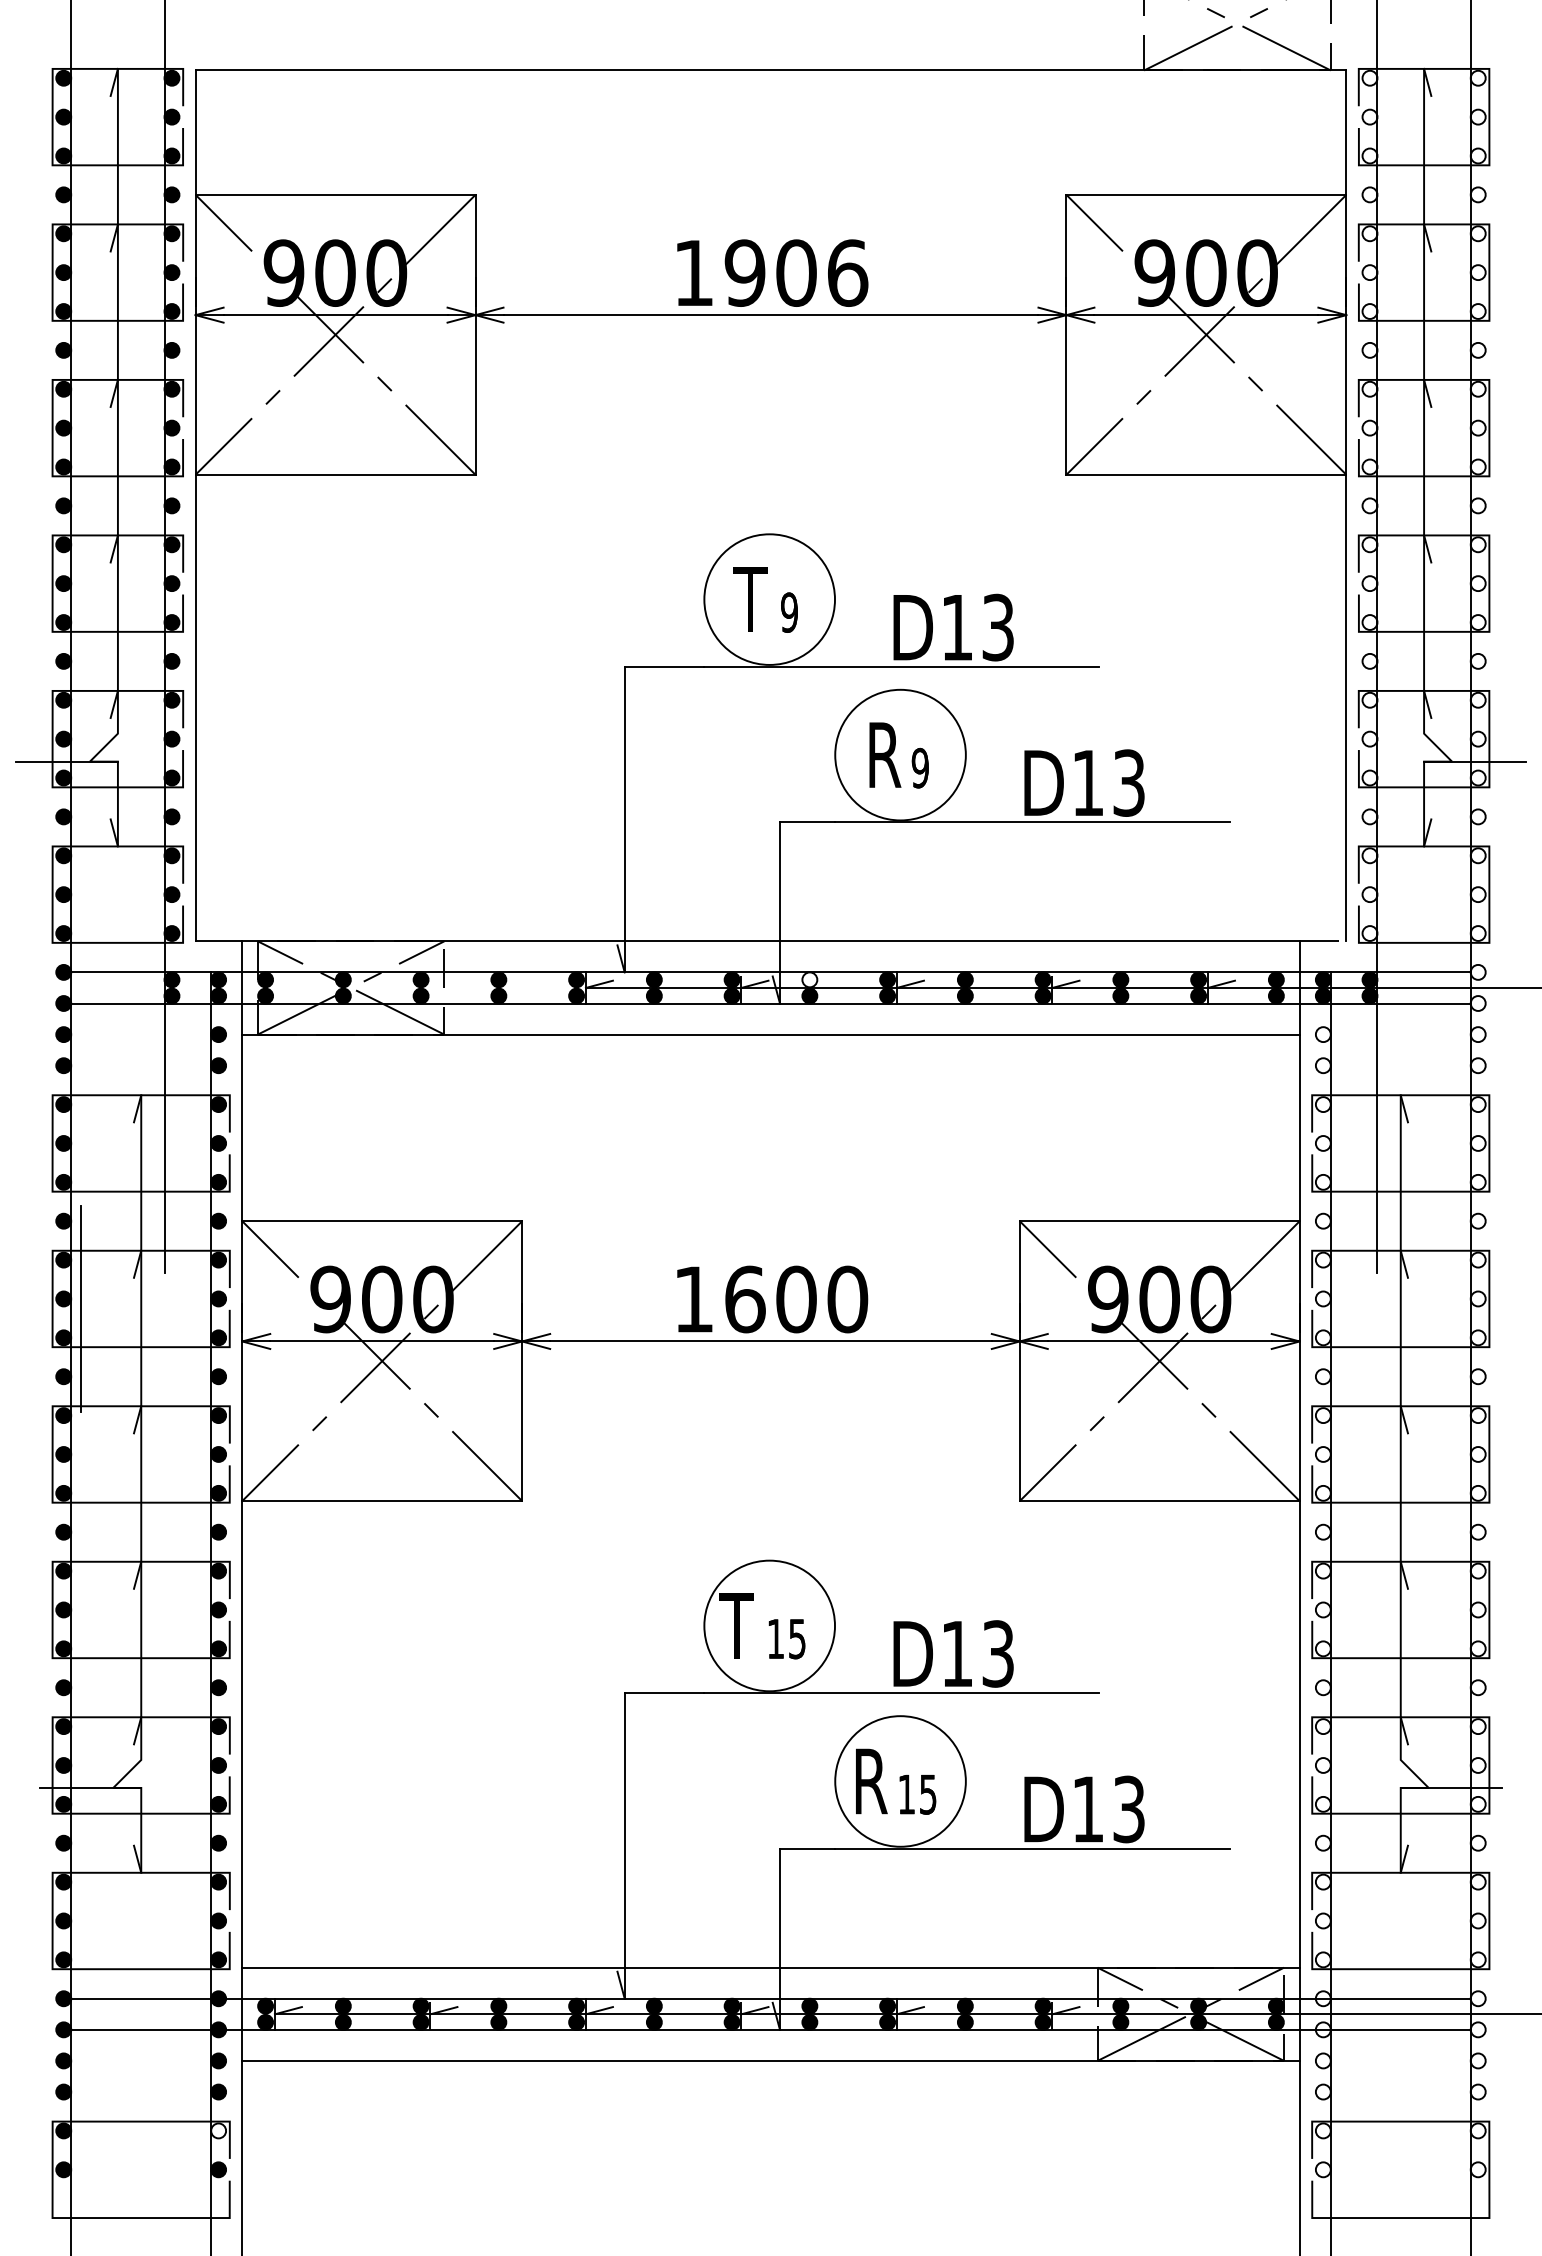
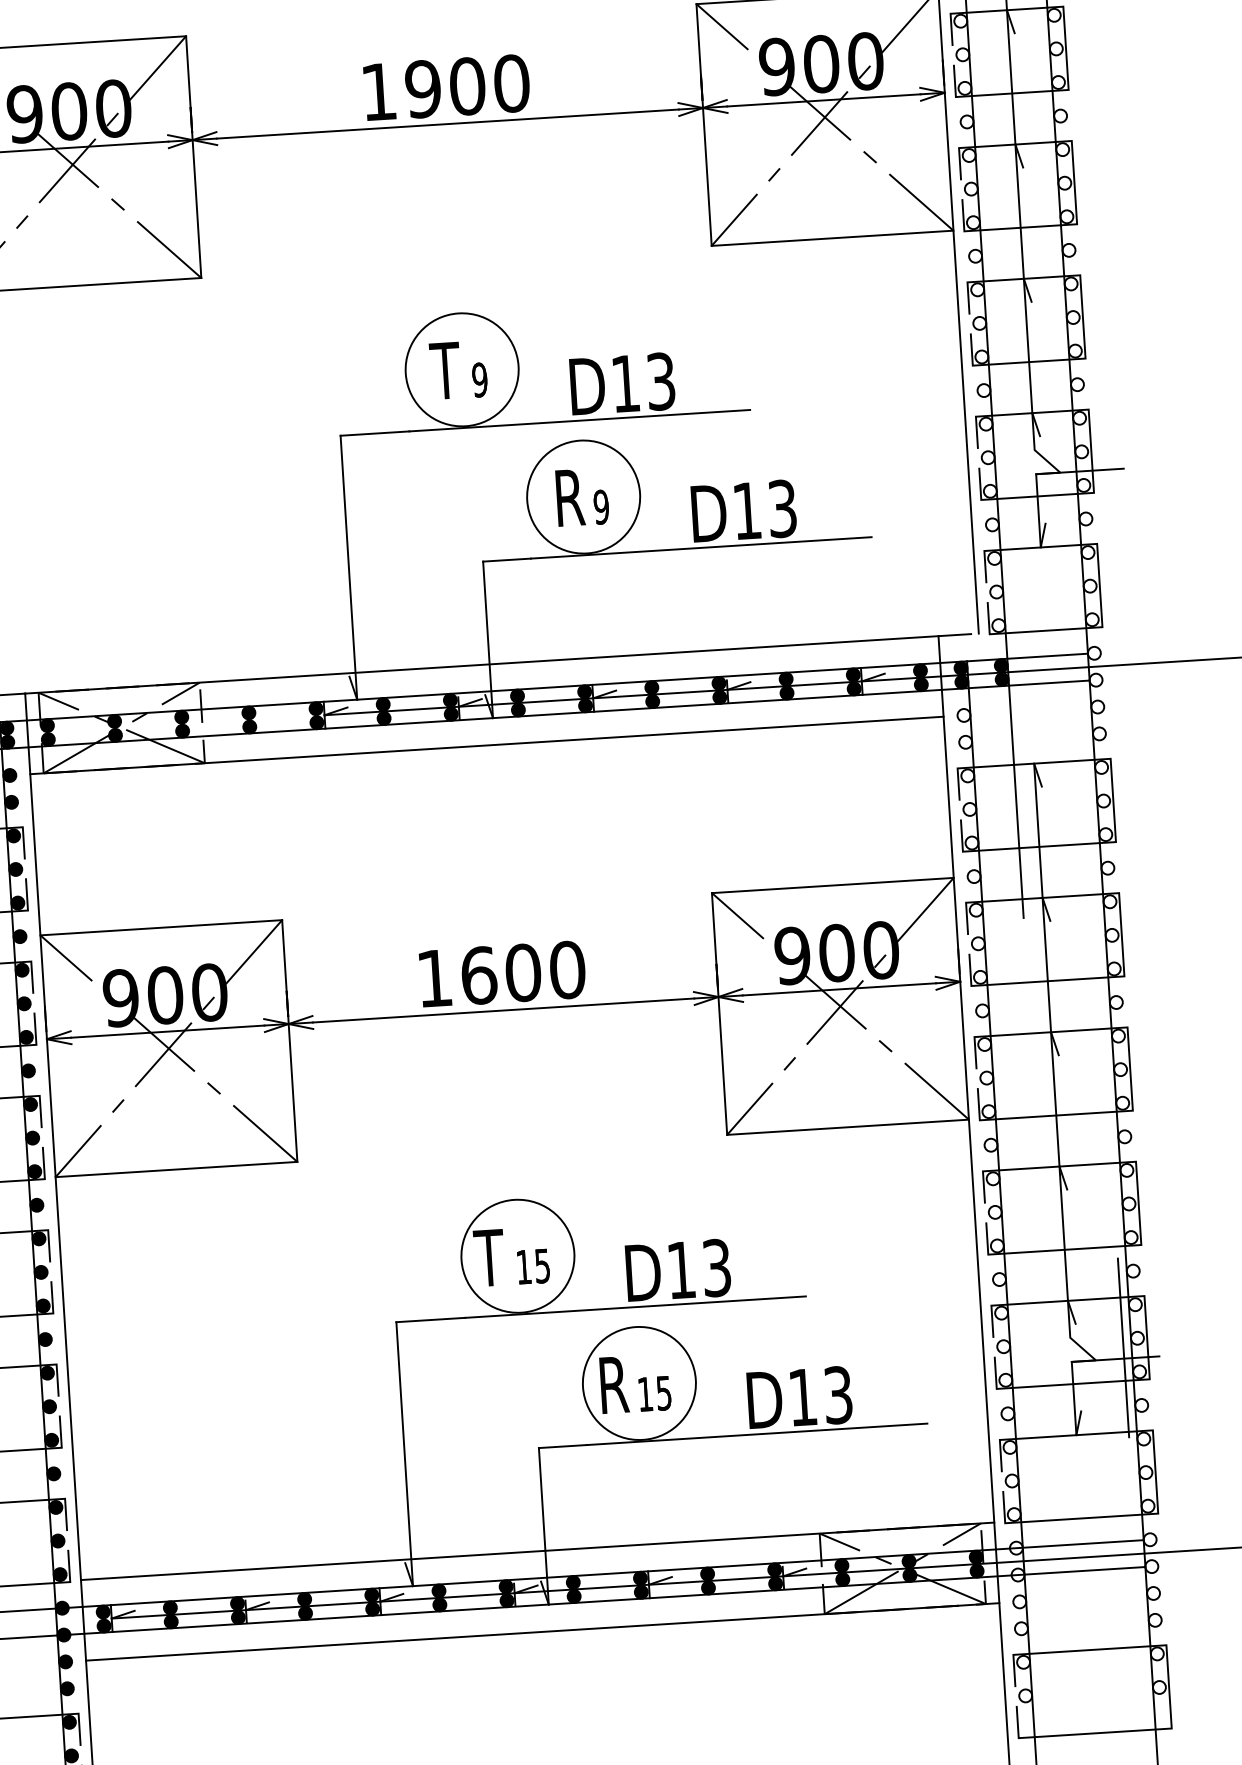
text: (847, 272) -> (511, 83), 1906 -> 1900
fill: (809, 979) -> (517, 695), added
line: (1461, 1775) -> (1123, 1347), added
fill: (218, 2130) -> (69, 1722), added

